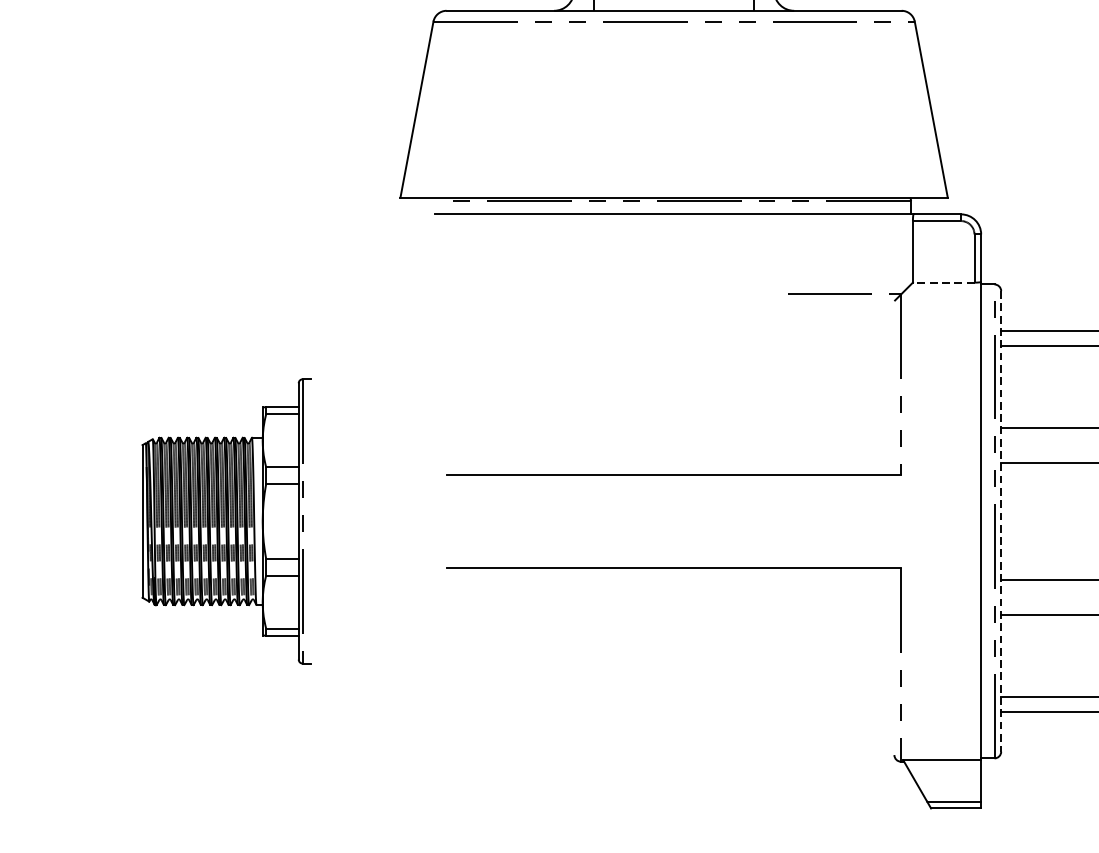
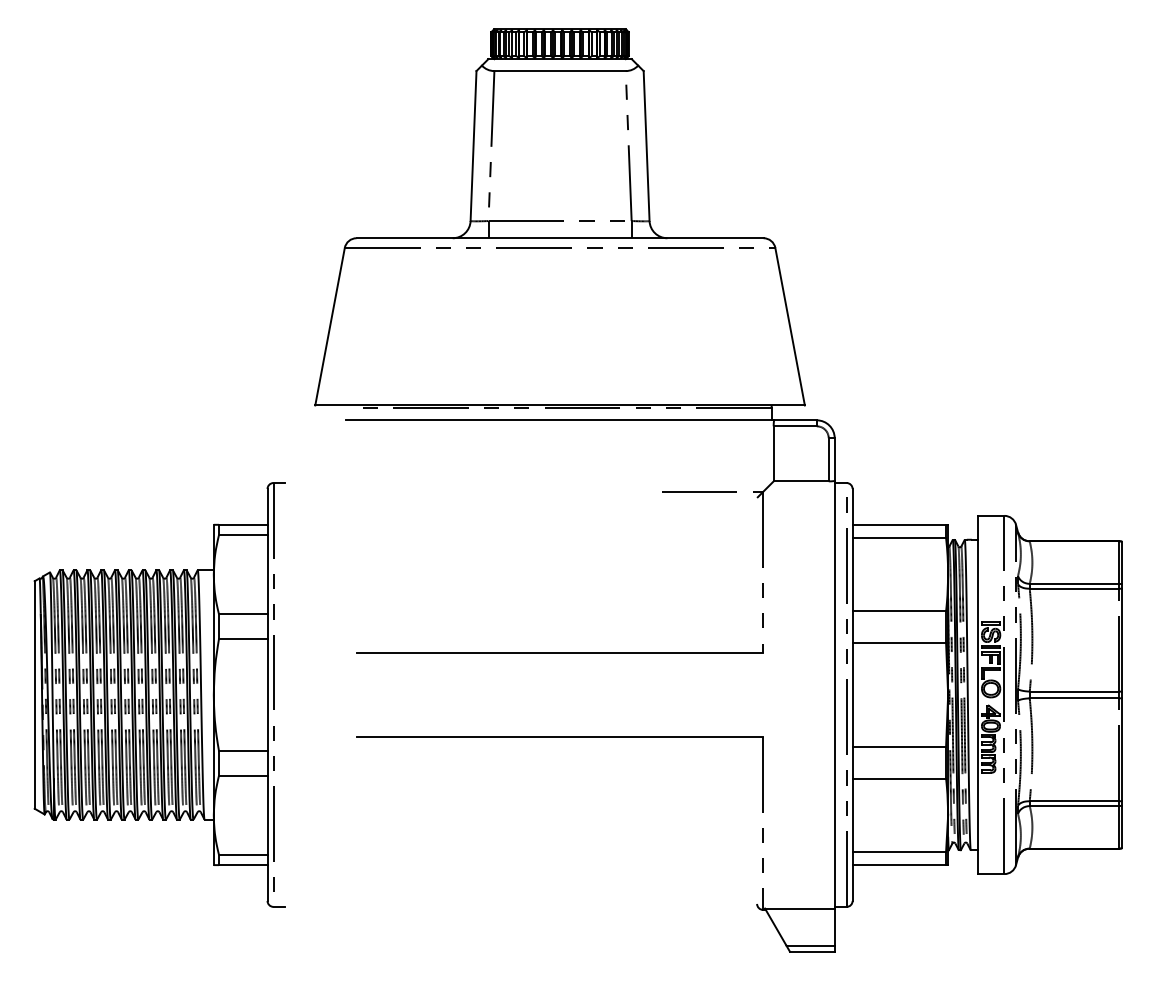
line: (944, 282) -> (801, 481), dashed -> solid
part: (226, 520) -> (159, 694), size x1.67
line: (1001, 520) -> (852, 694), dashed -> solid

